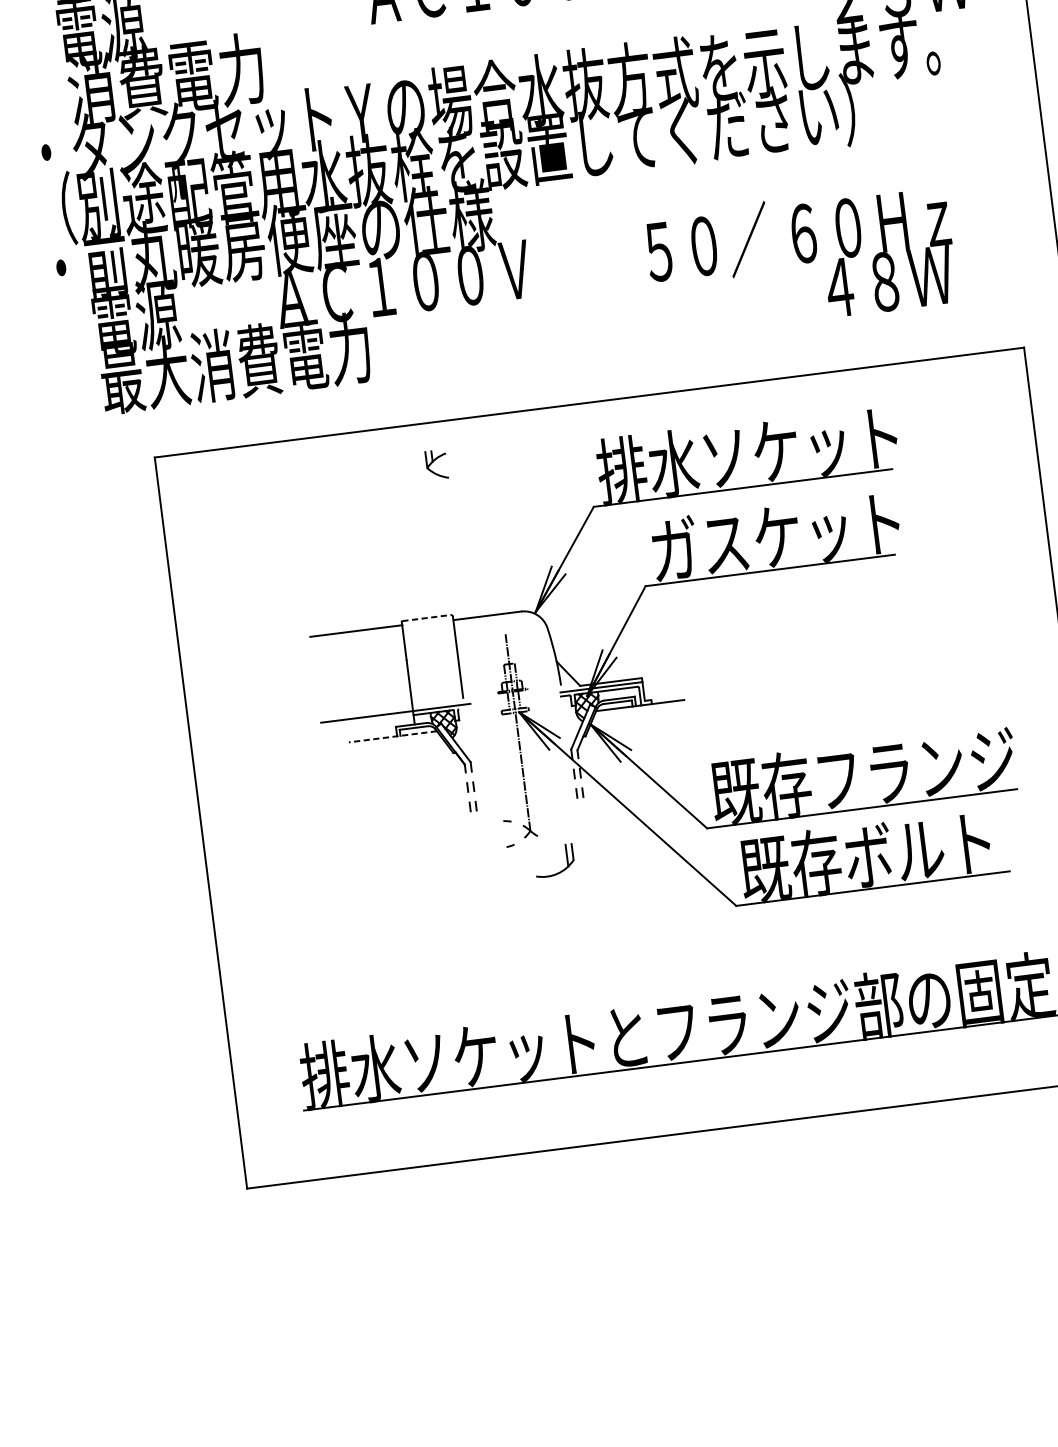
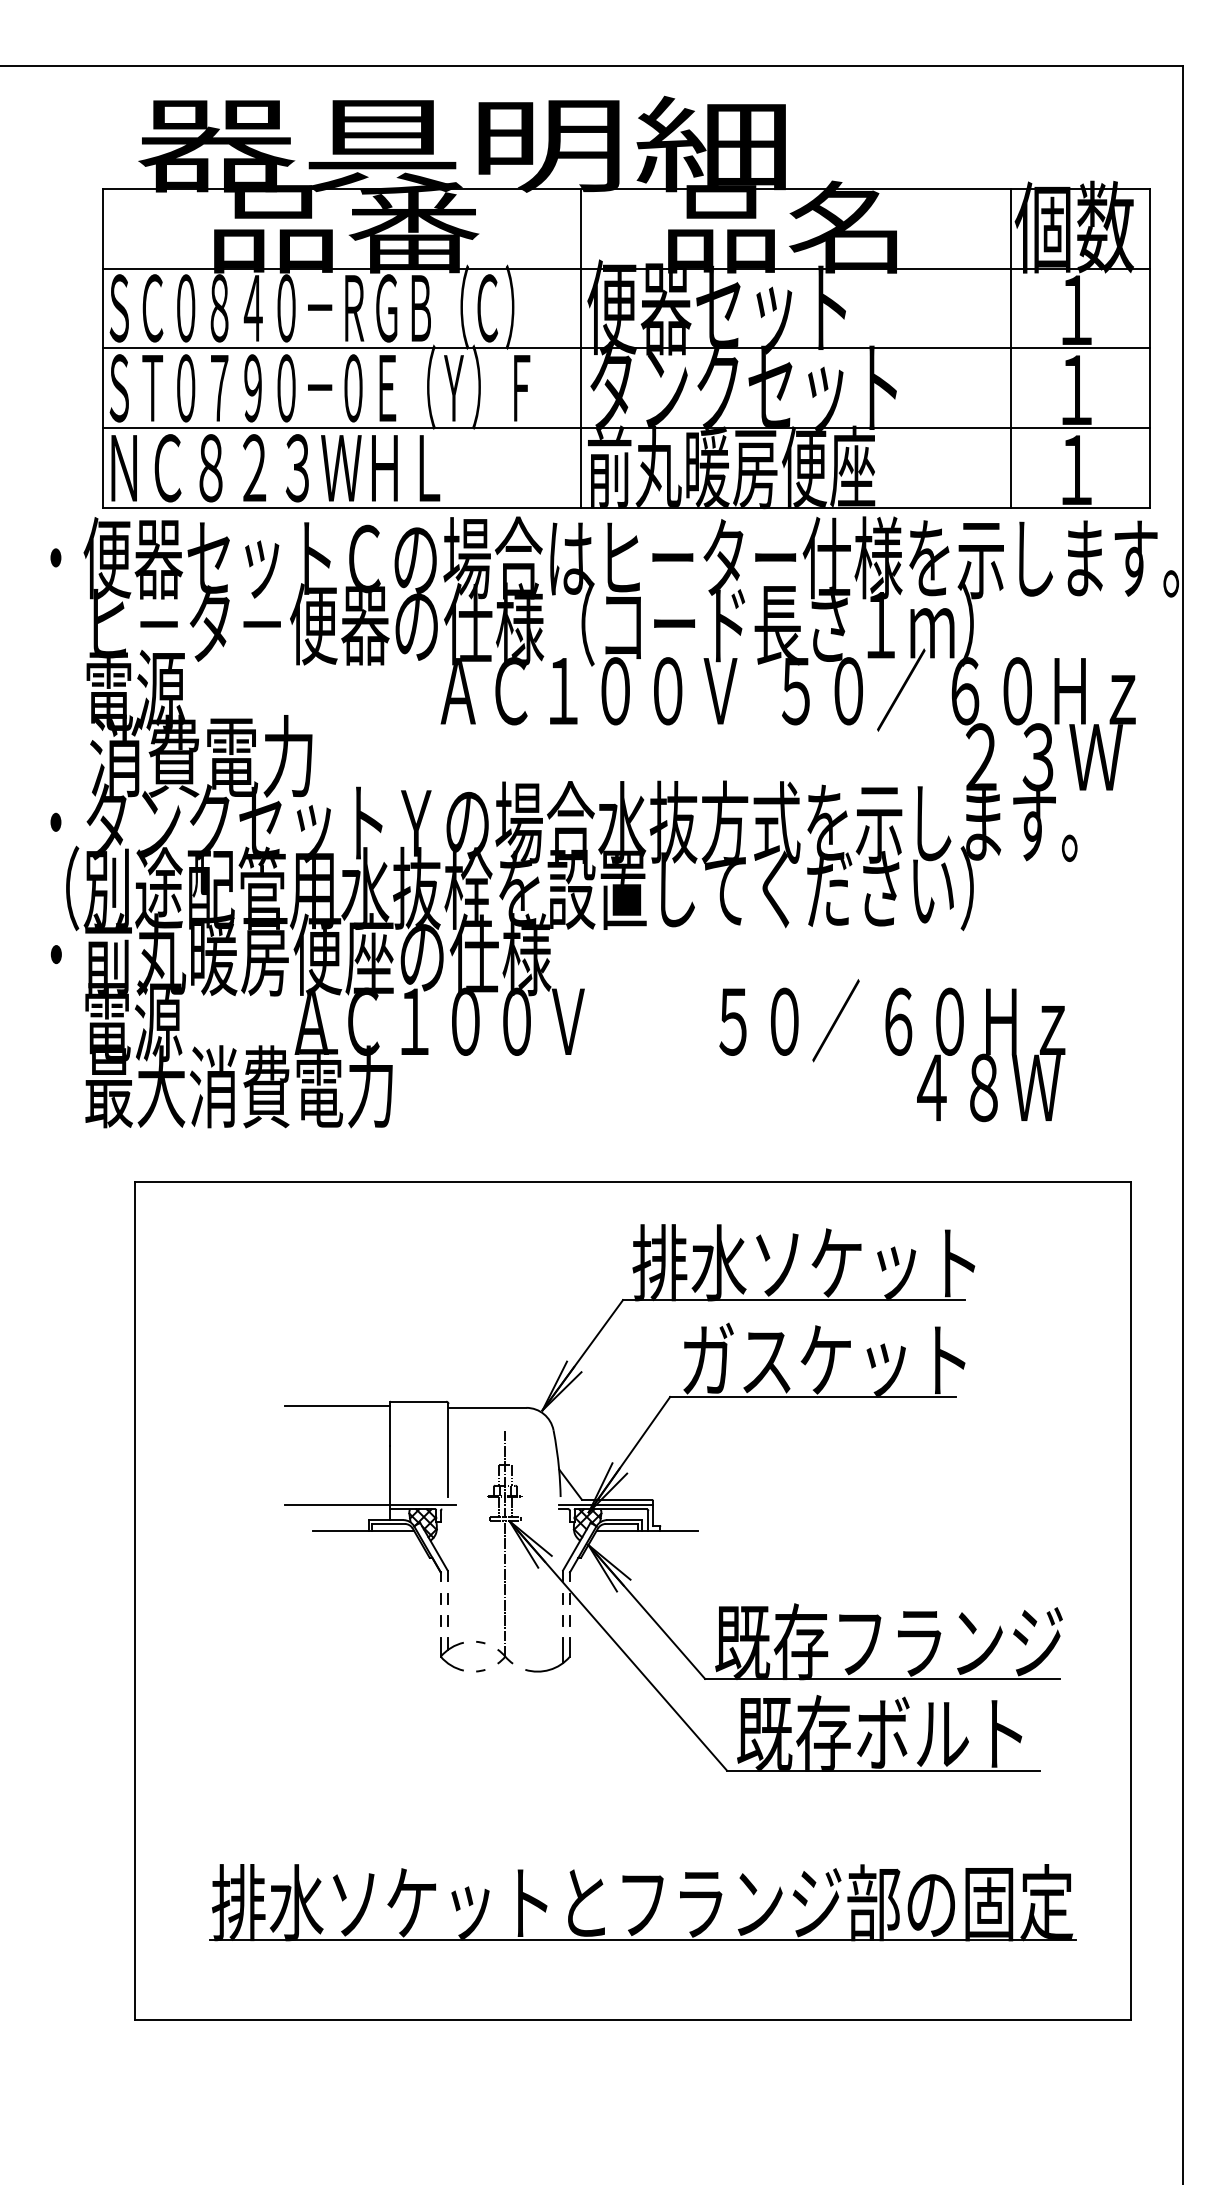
part: (436, 465) -> (451, 1654), moved
line: (426, 617) -> (418, 1401), dashed -> solid
line: (392, 736) -> (363, 1530), dashed -> solid
part: (560, 871) -> (553, 1667), moved

